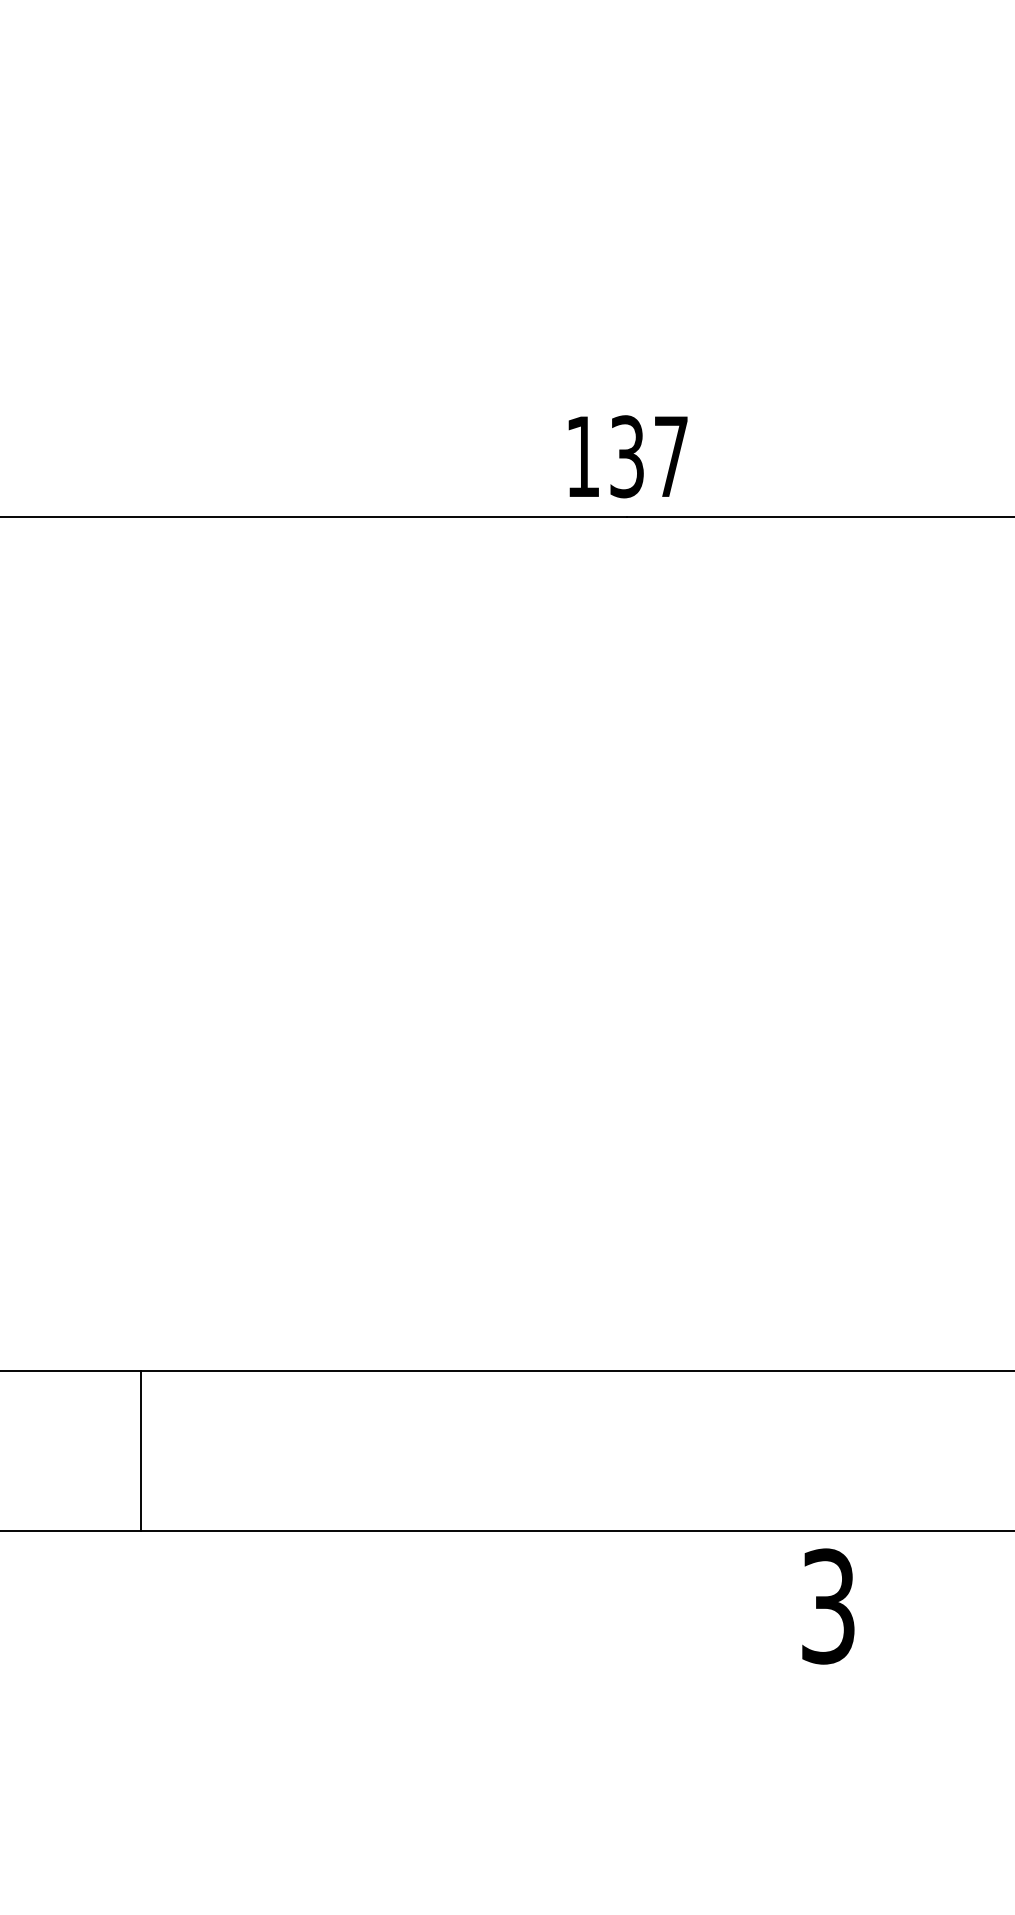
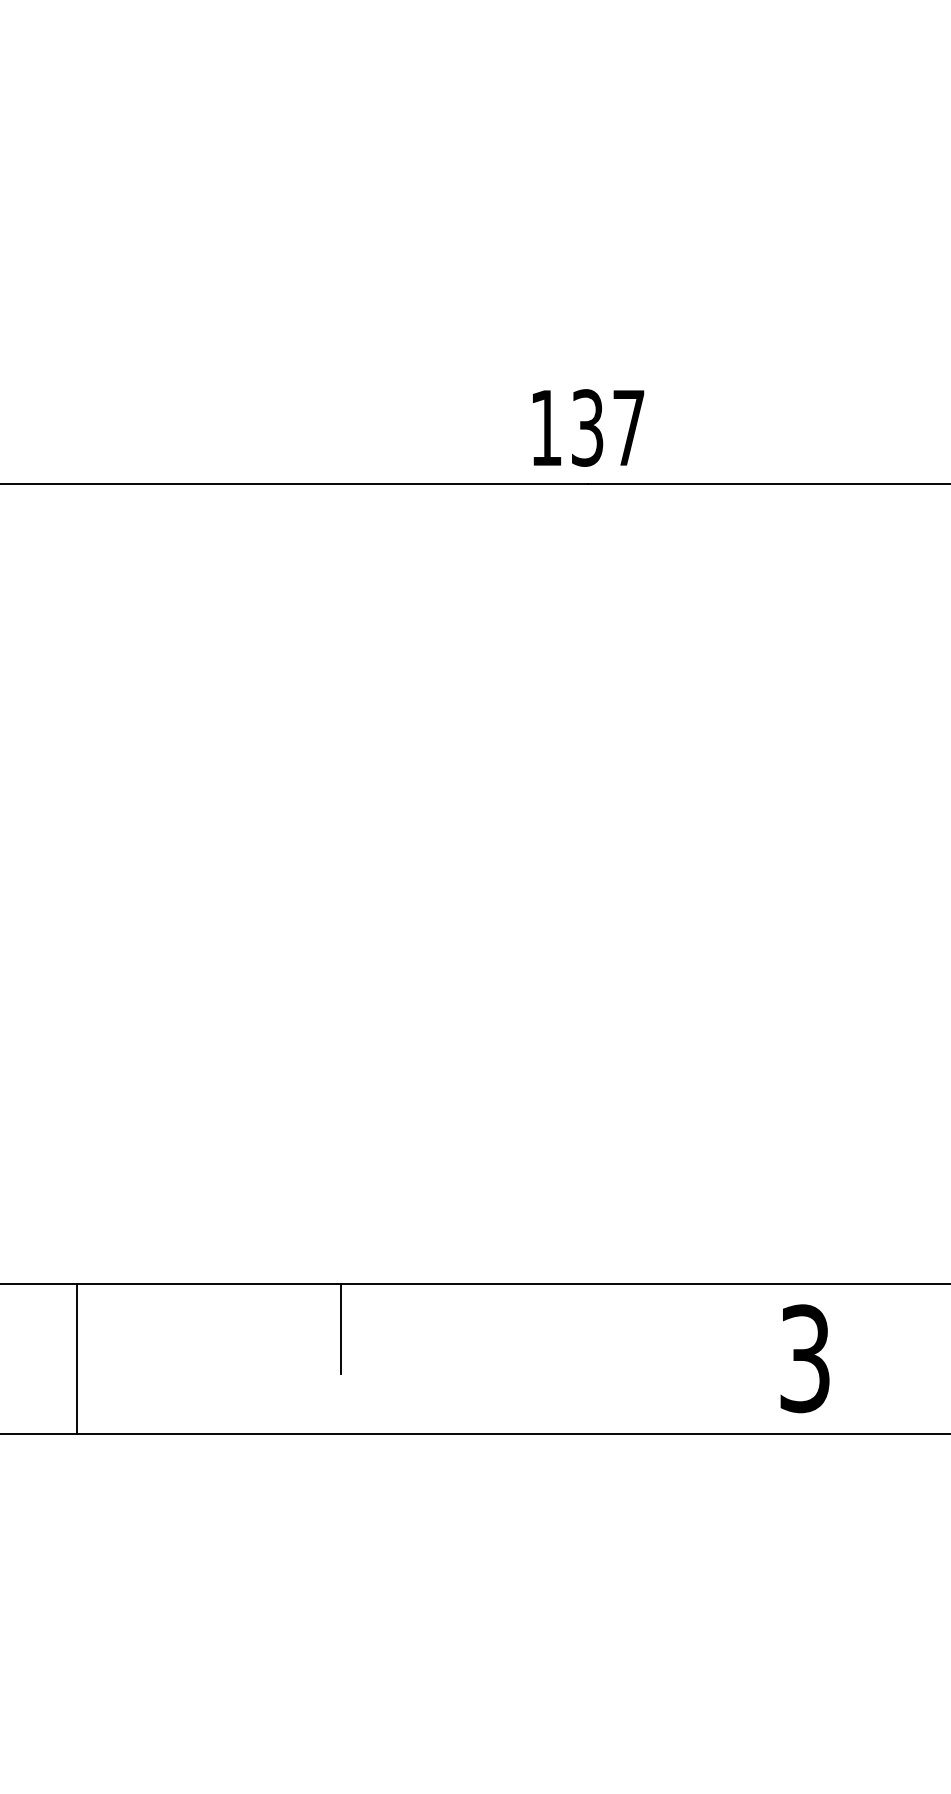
line: (363, 1418) -> (340, 1328), added
line: (140, 1450) -> (77, 1358), moved
text: (828, 1606) -> (805, 1358), moved

